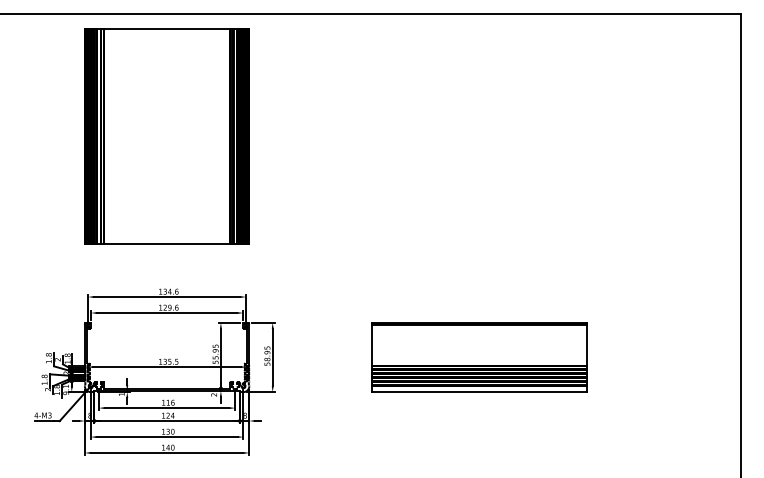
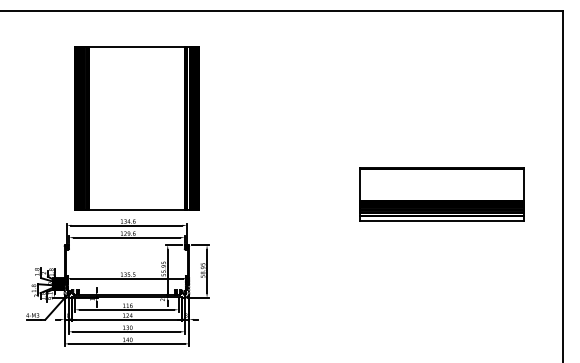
part: (166, 136) -> (136, 128), moved
part: (478, 357) -> (441, 194), moved

